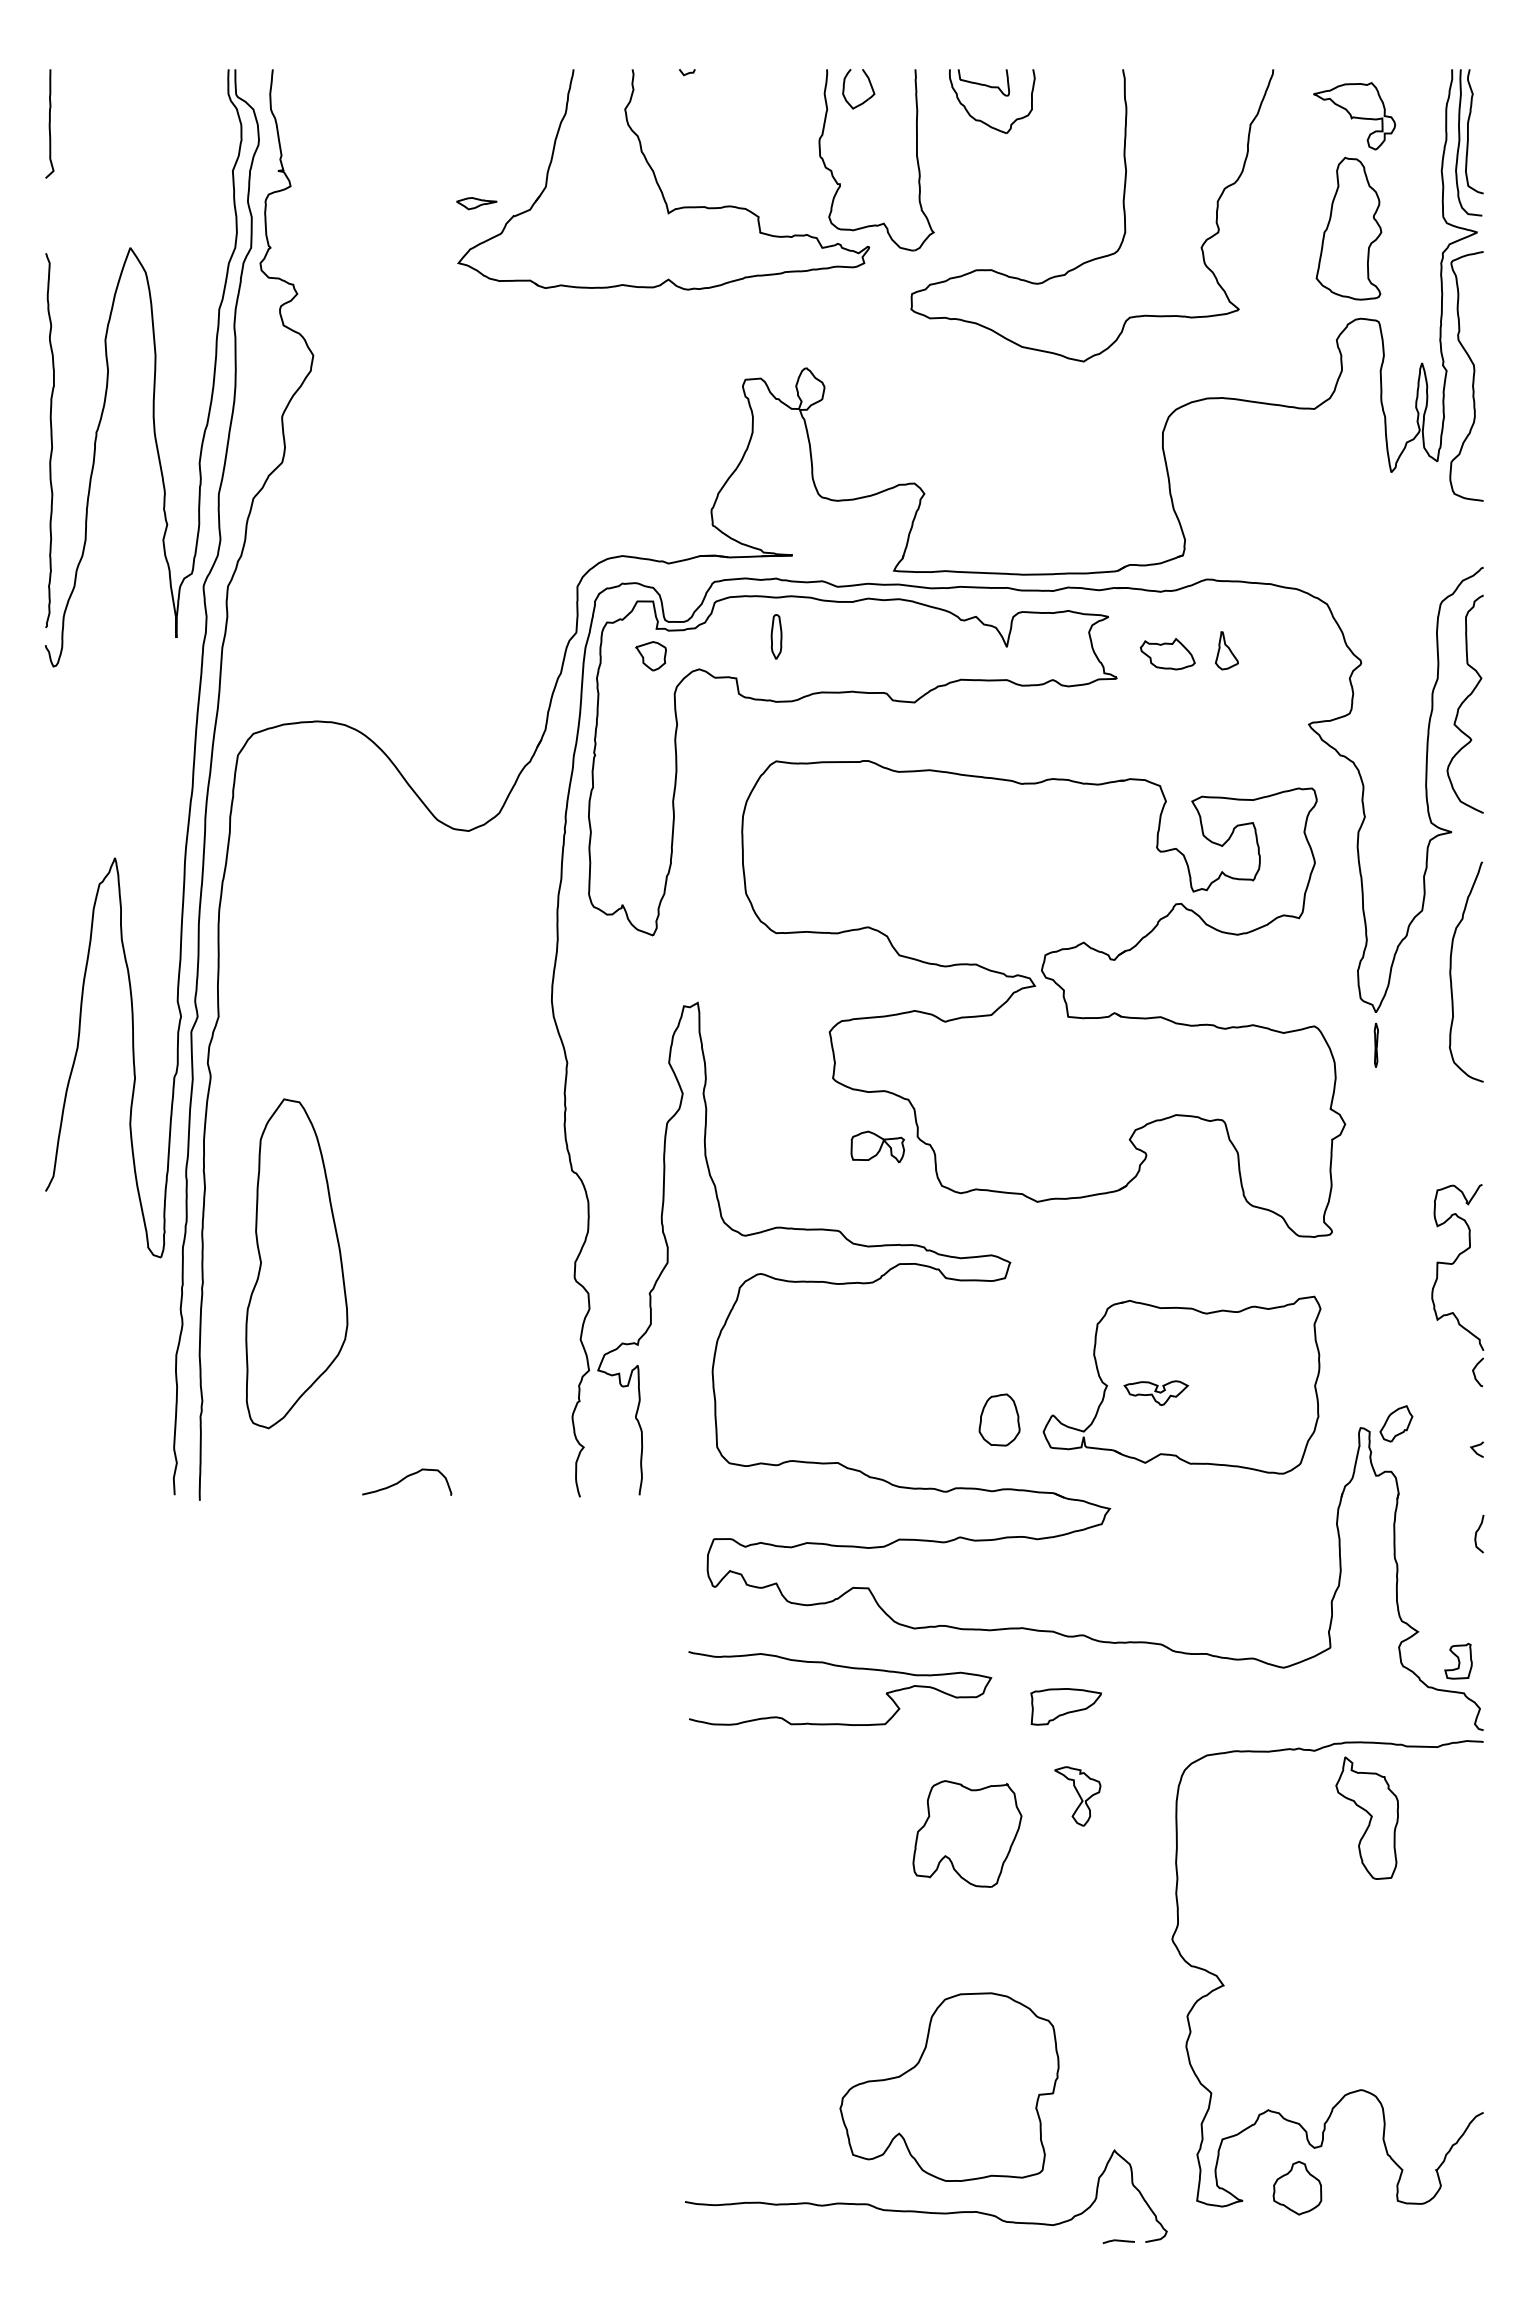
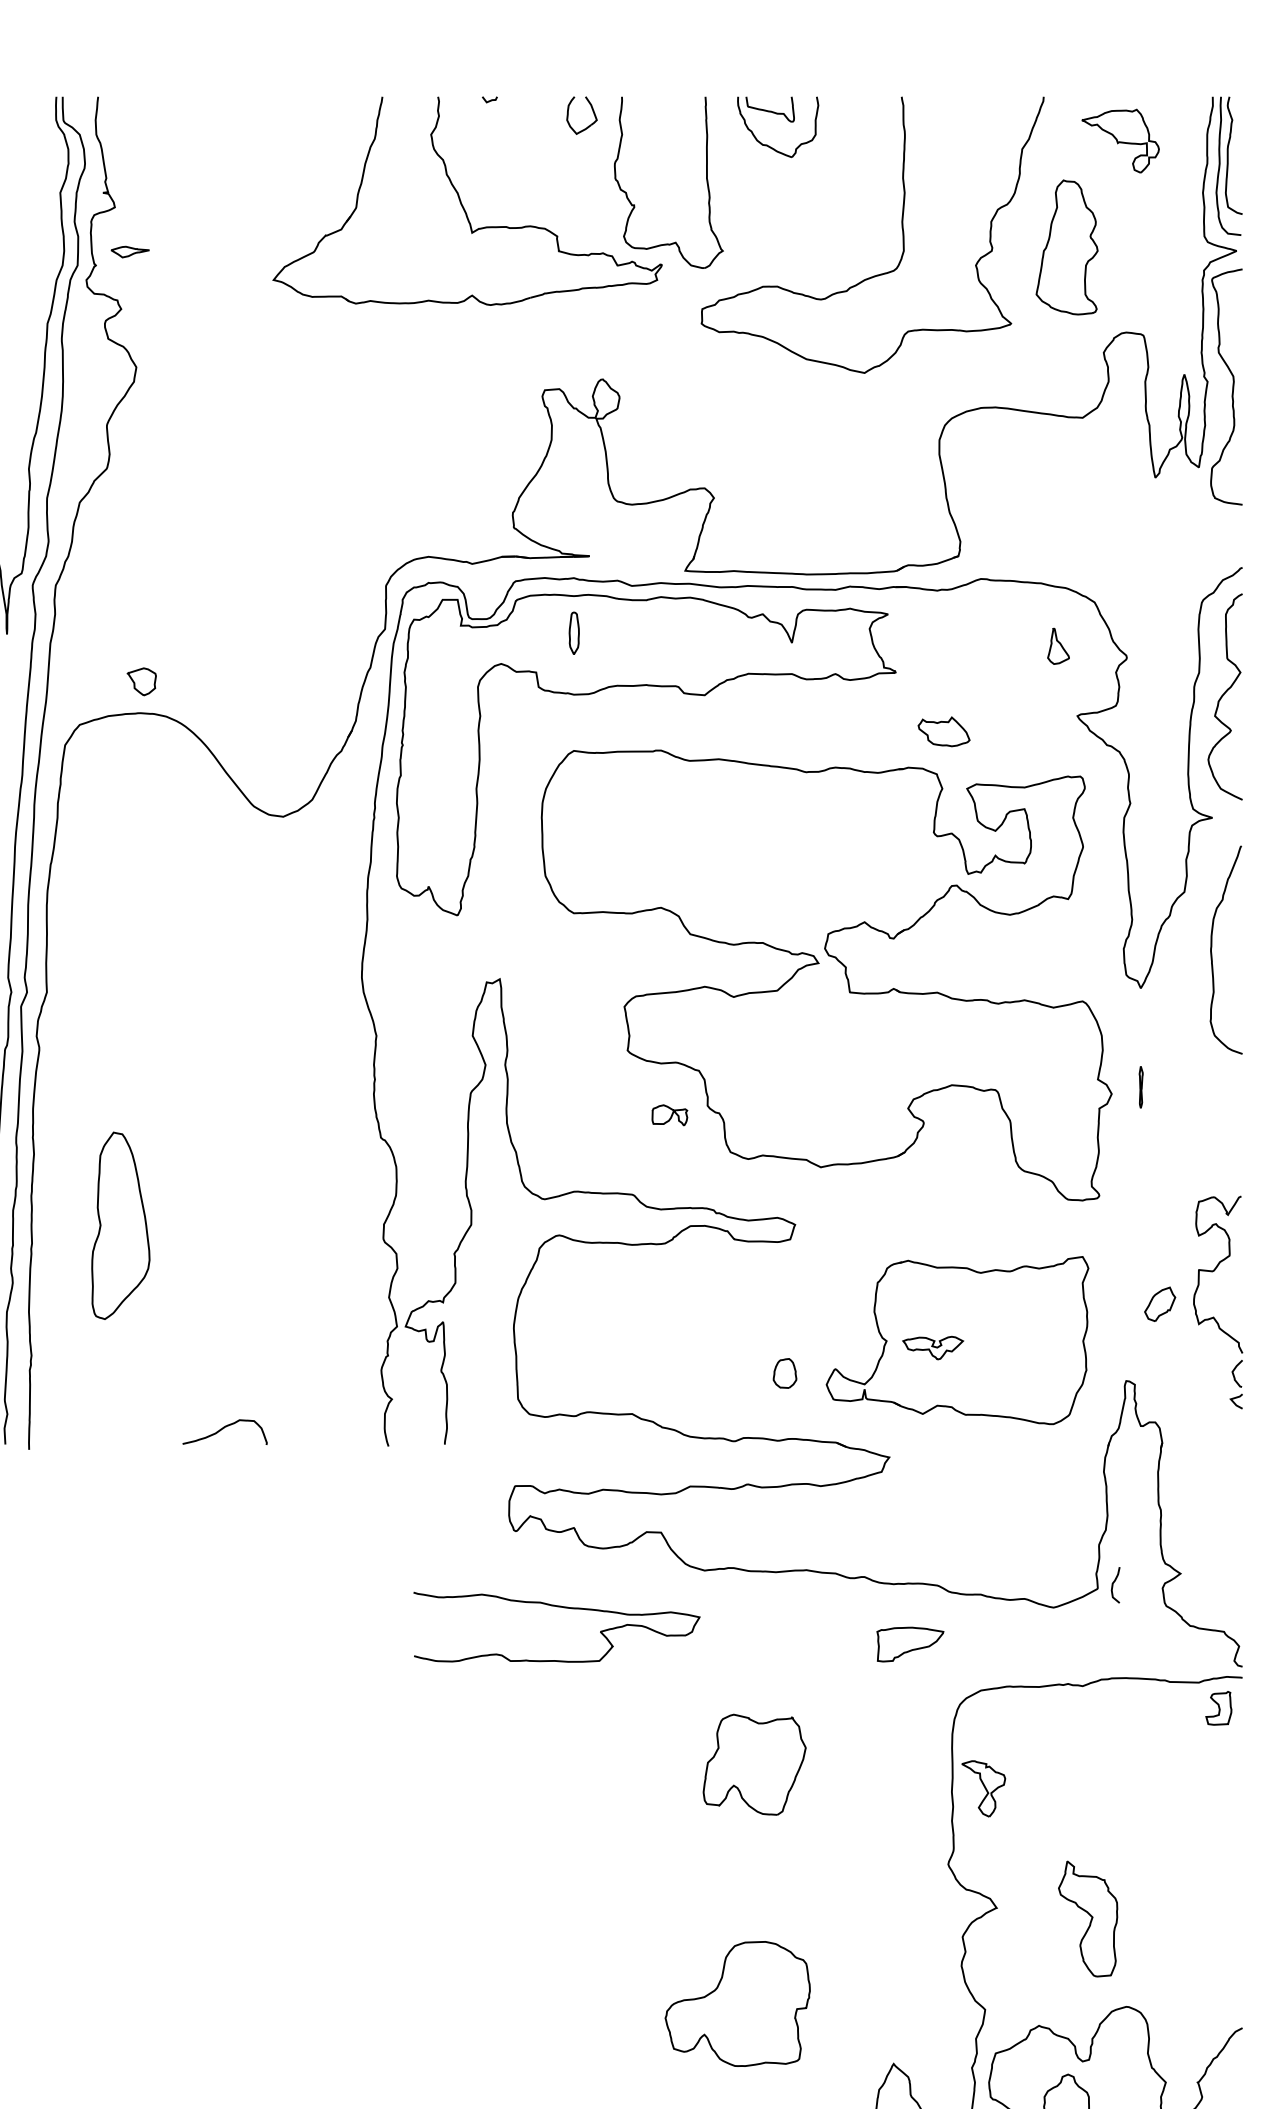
part: (870, 86) -> (593, 113), moved
part: (476, 203) -> (129, 251), moved
part: (1348, 228) -> (1066, 247), moved
part: (1226, 650) -> (1058, 646), moved
part: (1167, 654) -> (943, 732), moved
part: (650, 656) -> (141, 682), moved
part: (1375, 1044) -> (1140, 1086), moved
part: (877, 1146) -> (669, 1114), size x0.7
part: (296, 1263) -> (120, 1225), size x0.6
part: (1437, 1280) -> (1198, 1286), moved
part: (999, 1419) -> (784, 1372), size x0.6
part: (1396, 1423) -> (1160, 1303), moved
curve: (1478, 1531) -> (1114, 1582), moved
part: (1458, 1661) -> (1218, 1708), moved
curve: (840, 1667) -> (557, 1607), moved
part: (1065, 1706) -> (909, 1644), moved
part: (1077, 1796) -> (983, 1788), moved
part: (1366, 1817) -> (1087, 1918), moved
part: (949, 2086) -> (737, 2003), size x0.7

